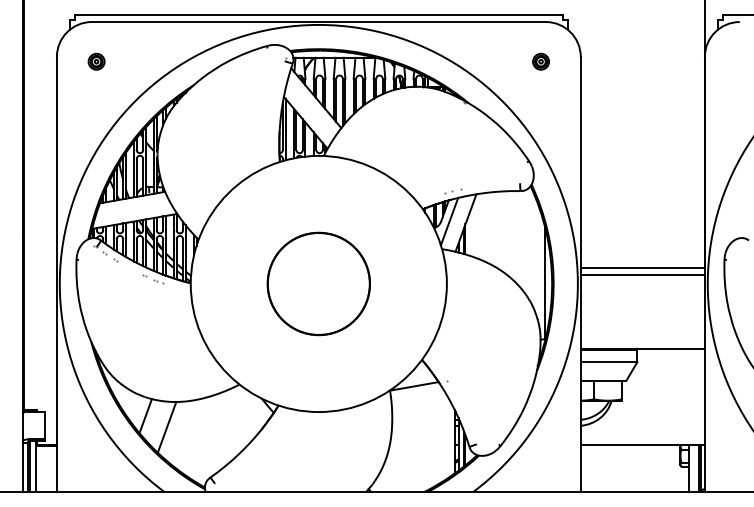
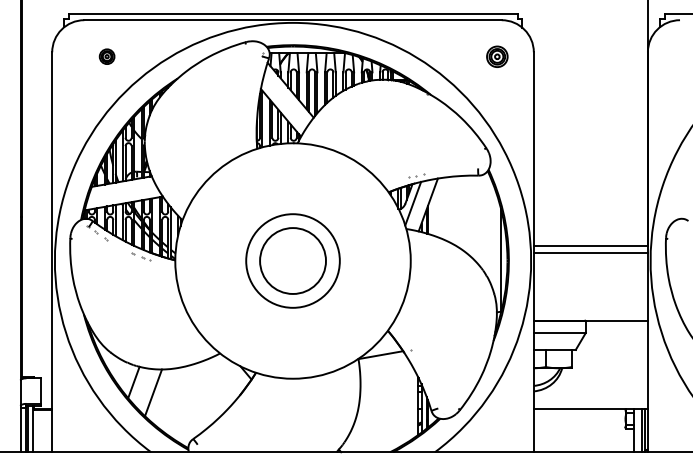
part: (96, 61) -> (107, 56), moved
part: (540, 61) -> (496, 56), size x1.4
circle: (318, 283) -> (292, 260), size x0.7

